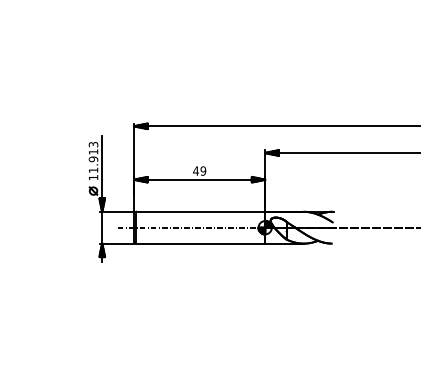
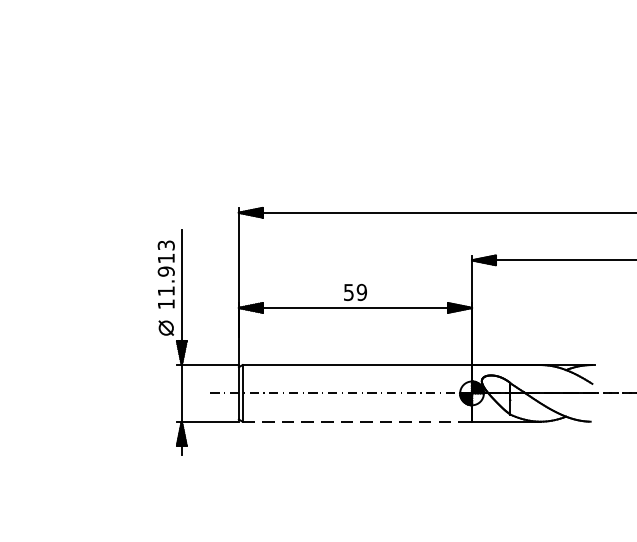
text: (195, 170) -> (347, 291), 49 -> 59
line: (201, 243) -> (358, 421), solid -> dashed

